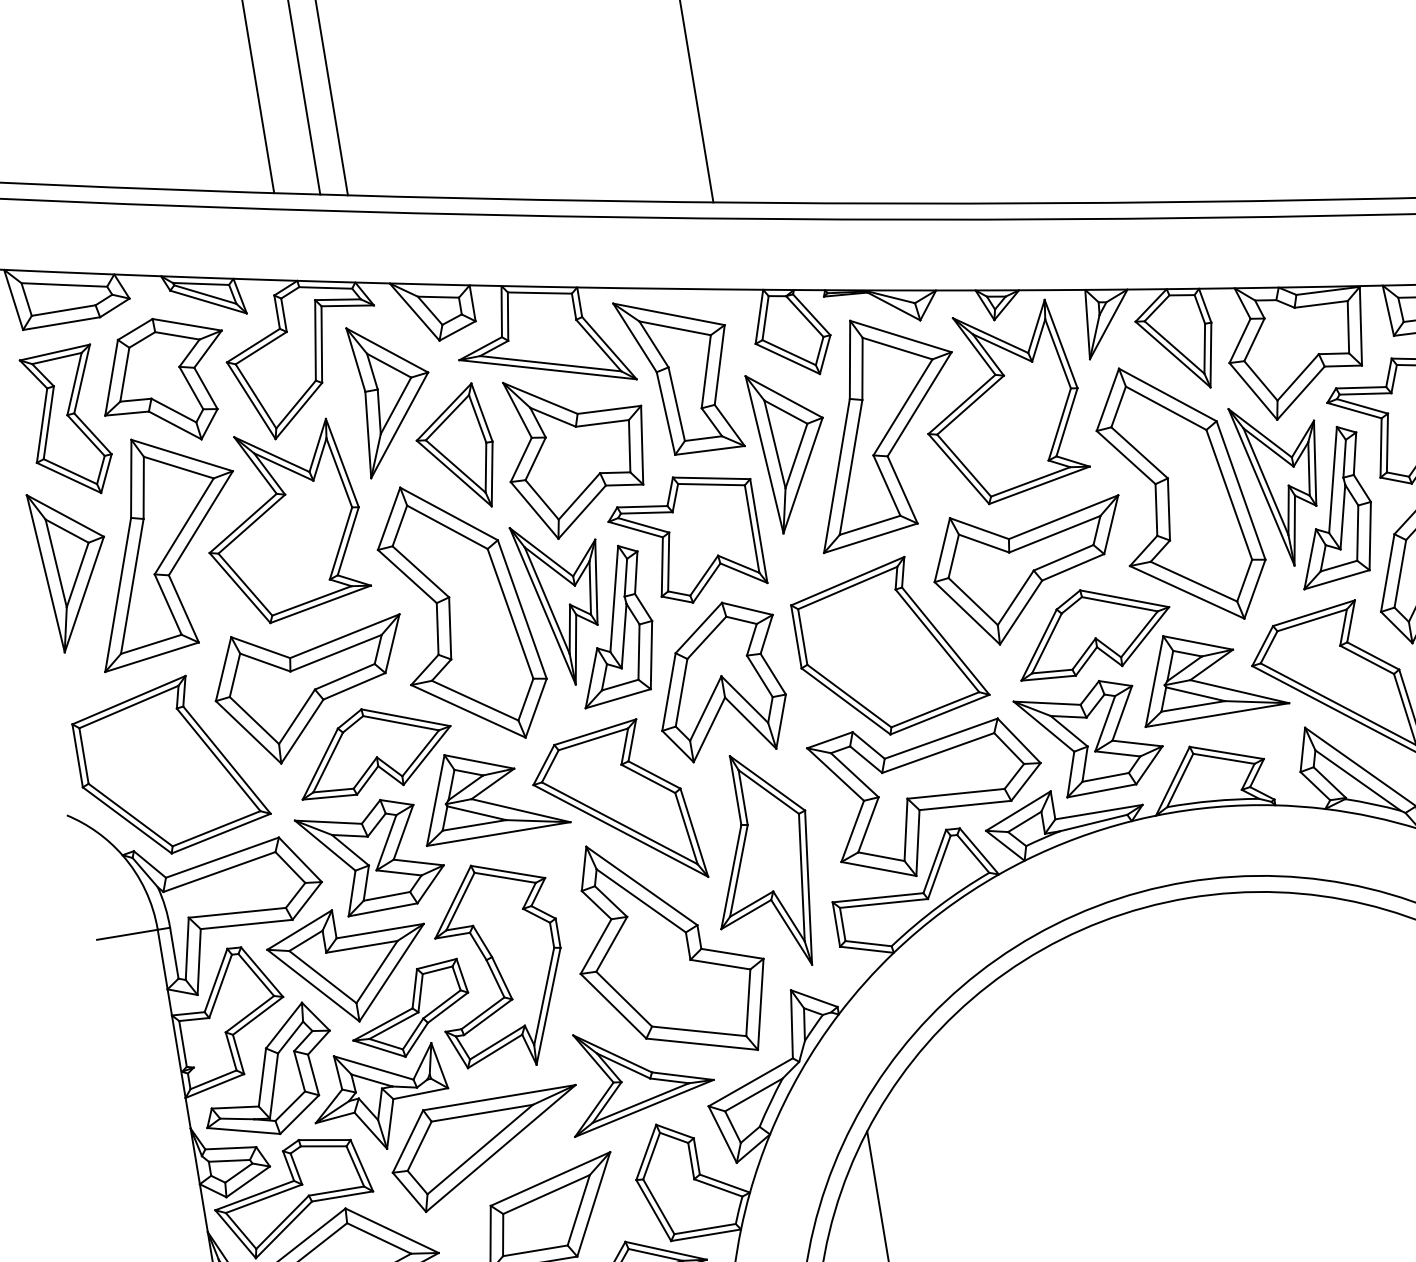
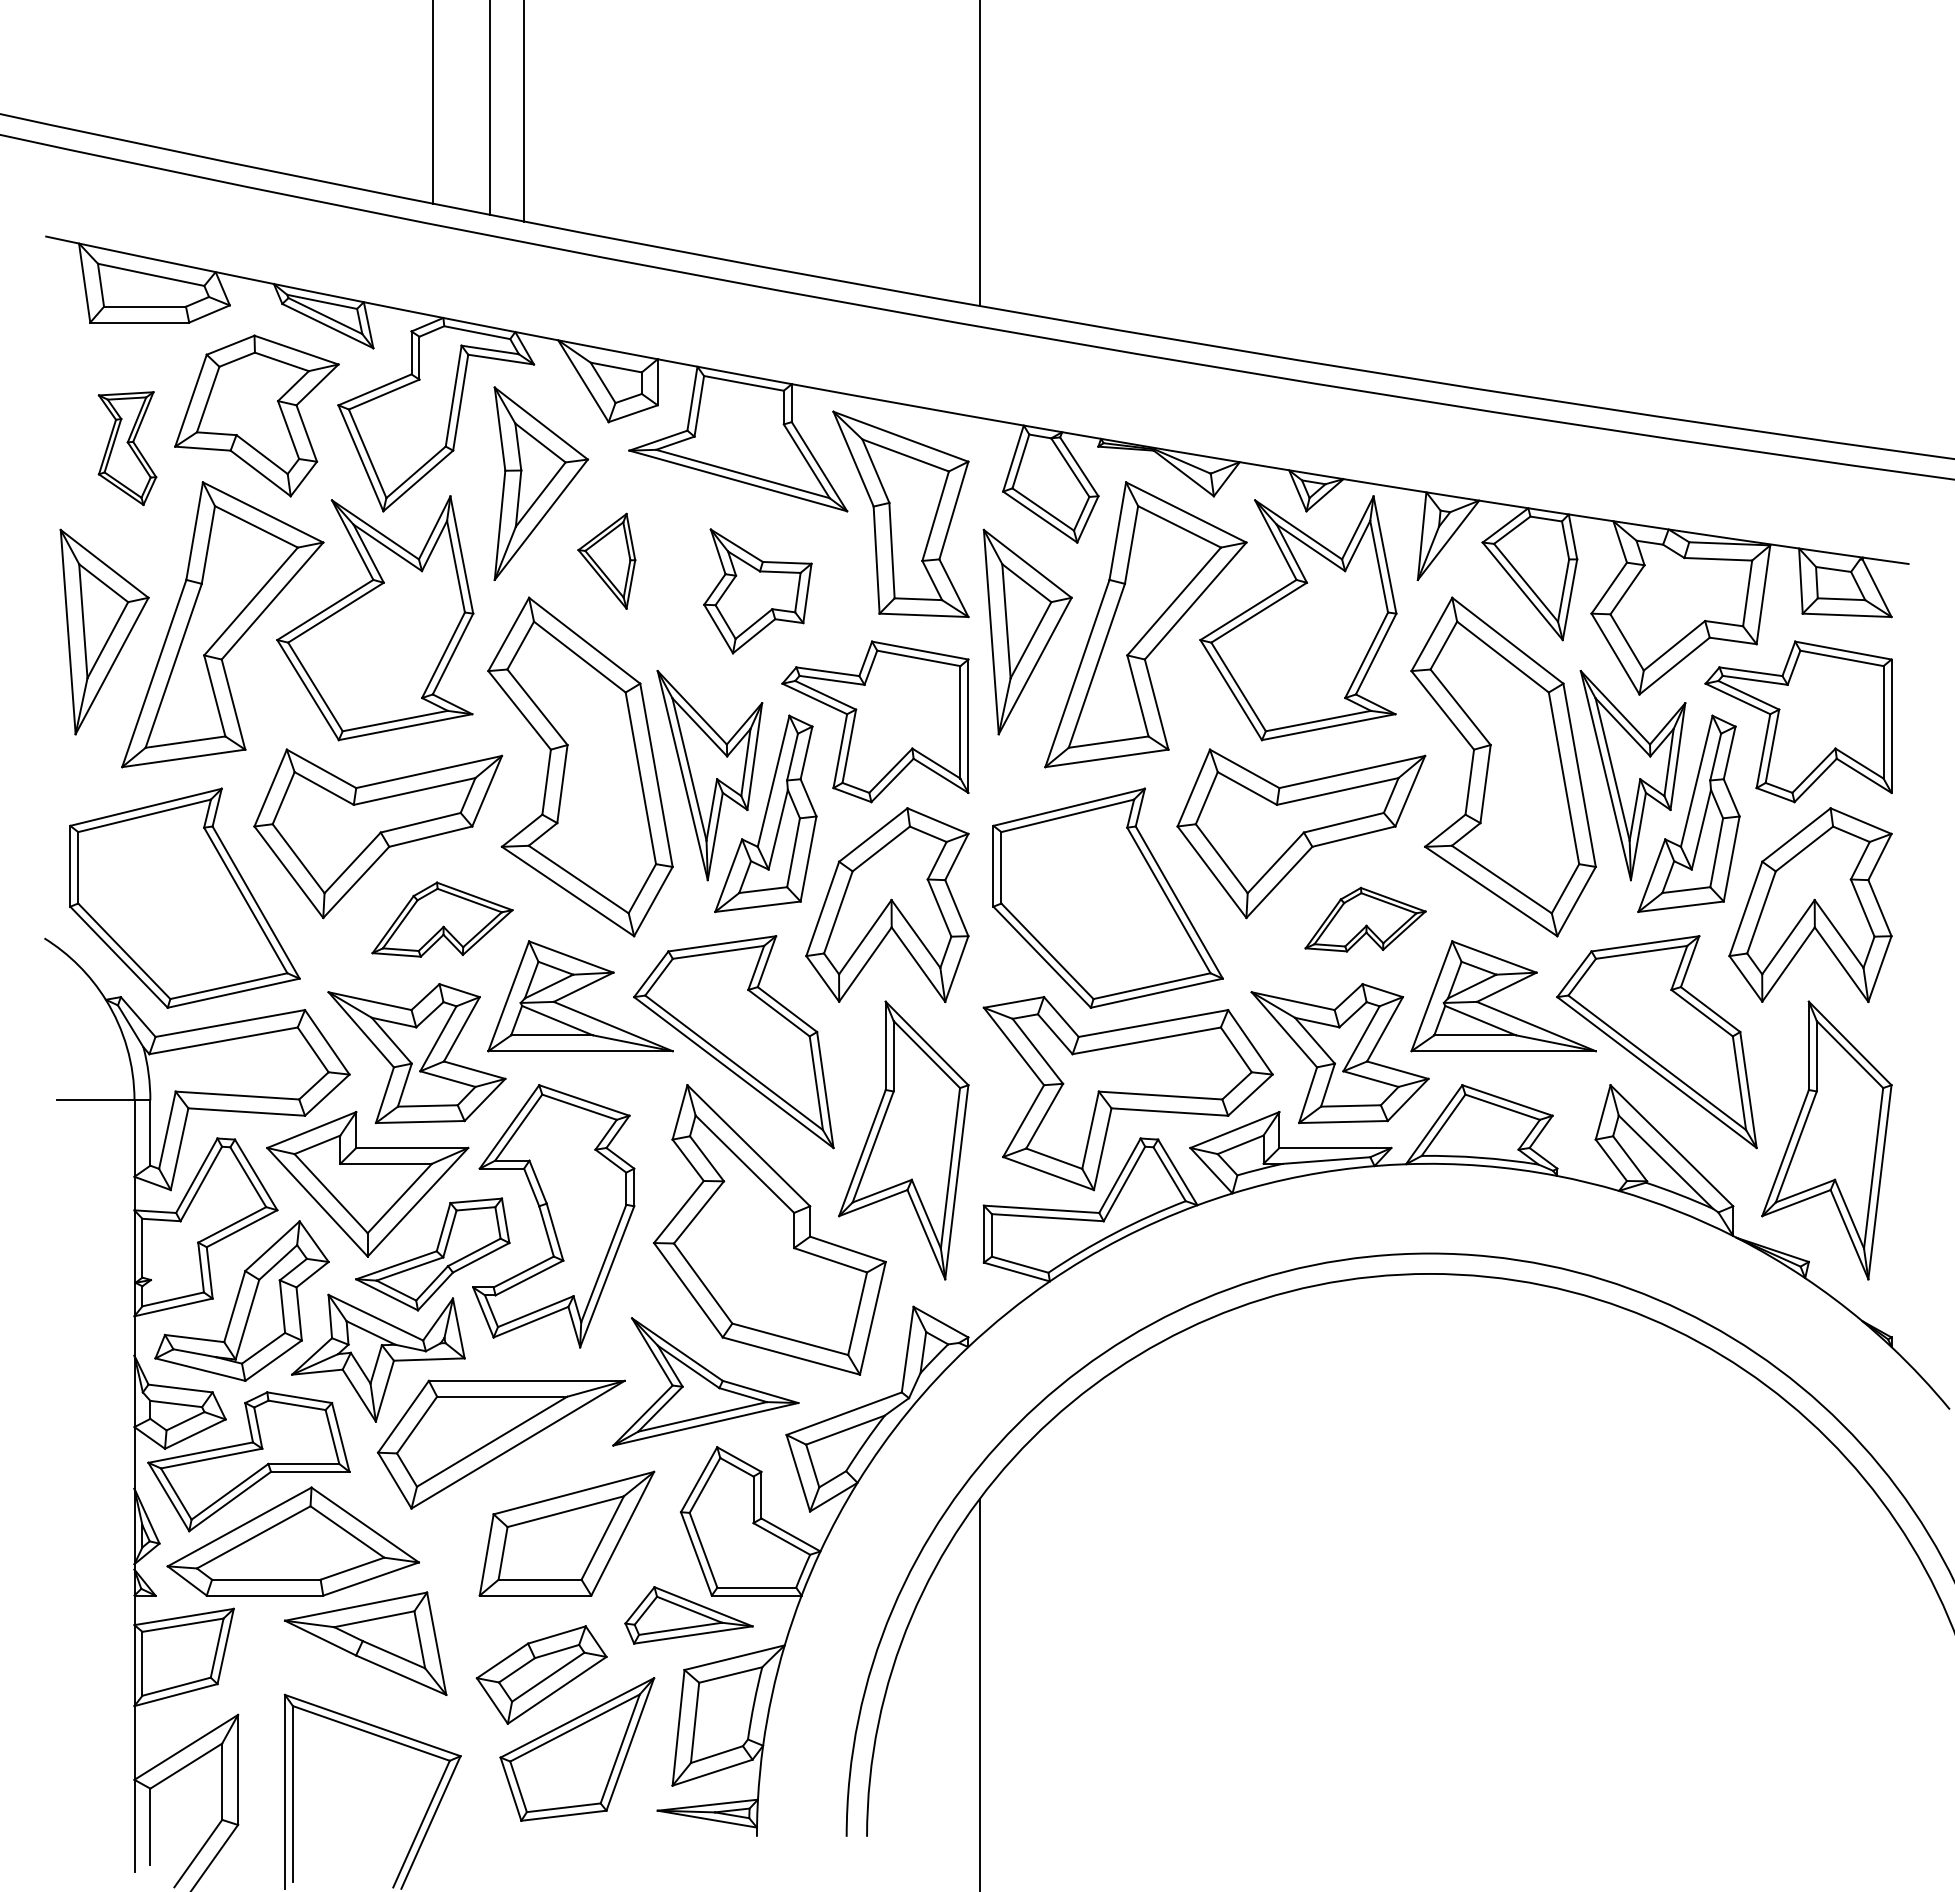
part: (68, 423) -> (127, 448), size x0.6
part: (455, 449) -> (606, 561), size x0.6
part: (577, 453) -> (757, 591), size x0.6
part: (1092, 630) -> (1365, 919), size x0.6
part: (374, 749) -> (442, 919), size x0.7

